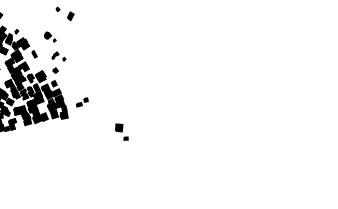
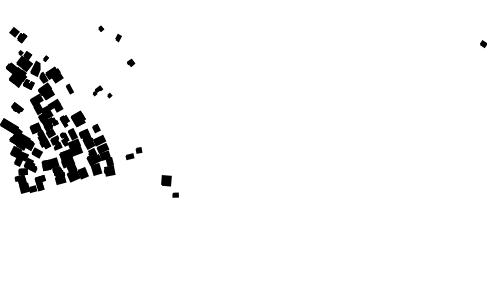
part: (70, 15) -> (118, 37), size x0.6
part: (49, 36) -> (90, 65), removed
part: (55, 70) -> (131, 62), moved
part: (121, 132) -> (169, 186), moved

